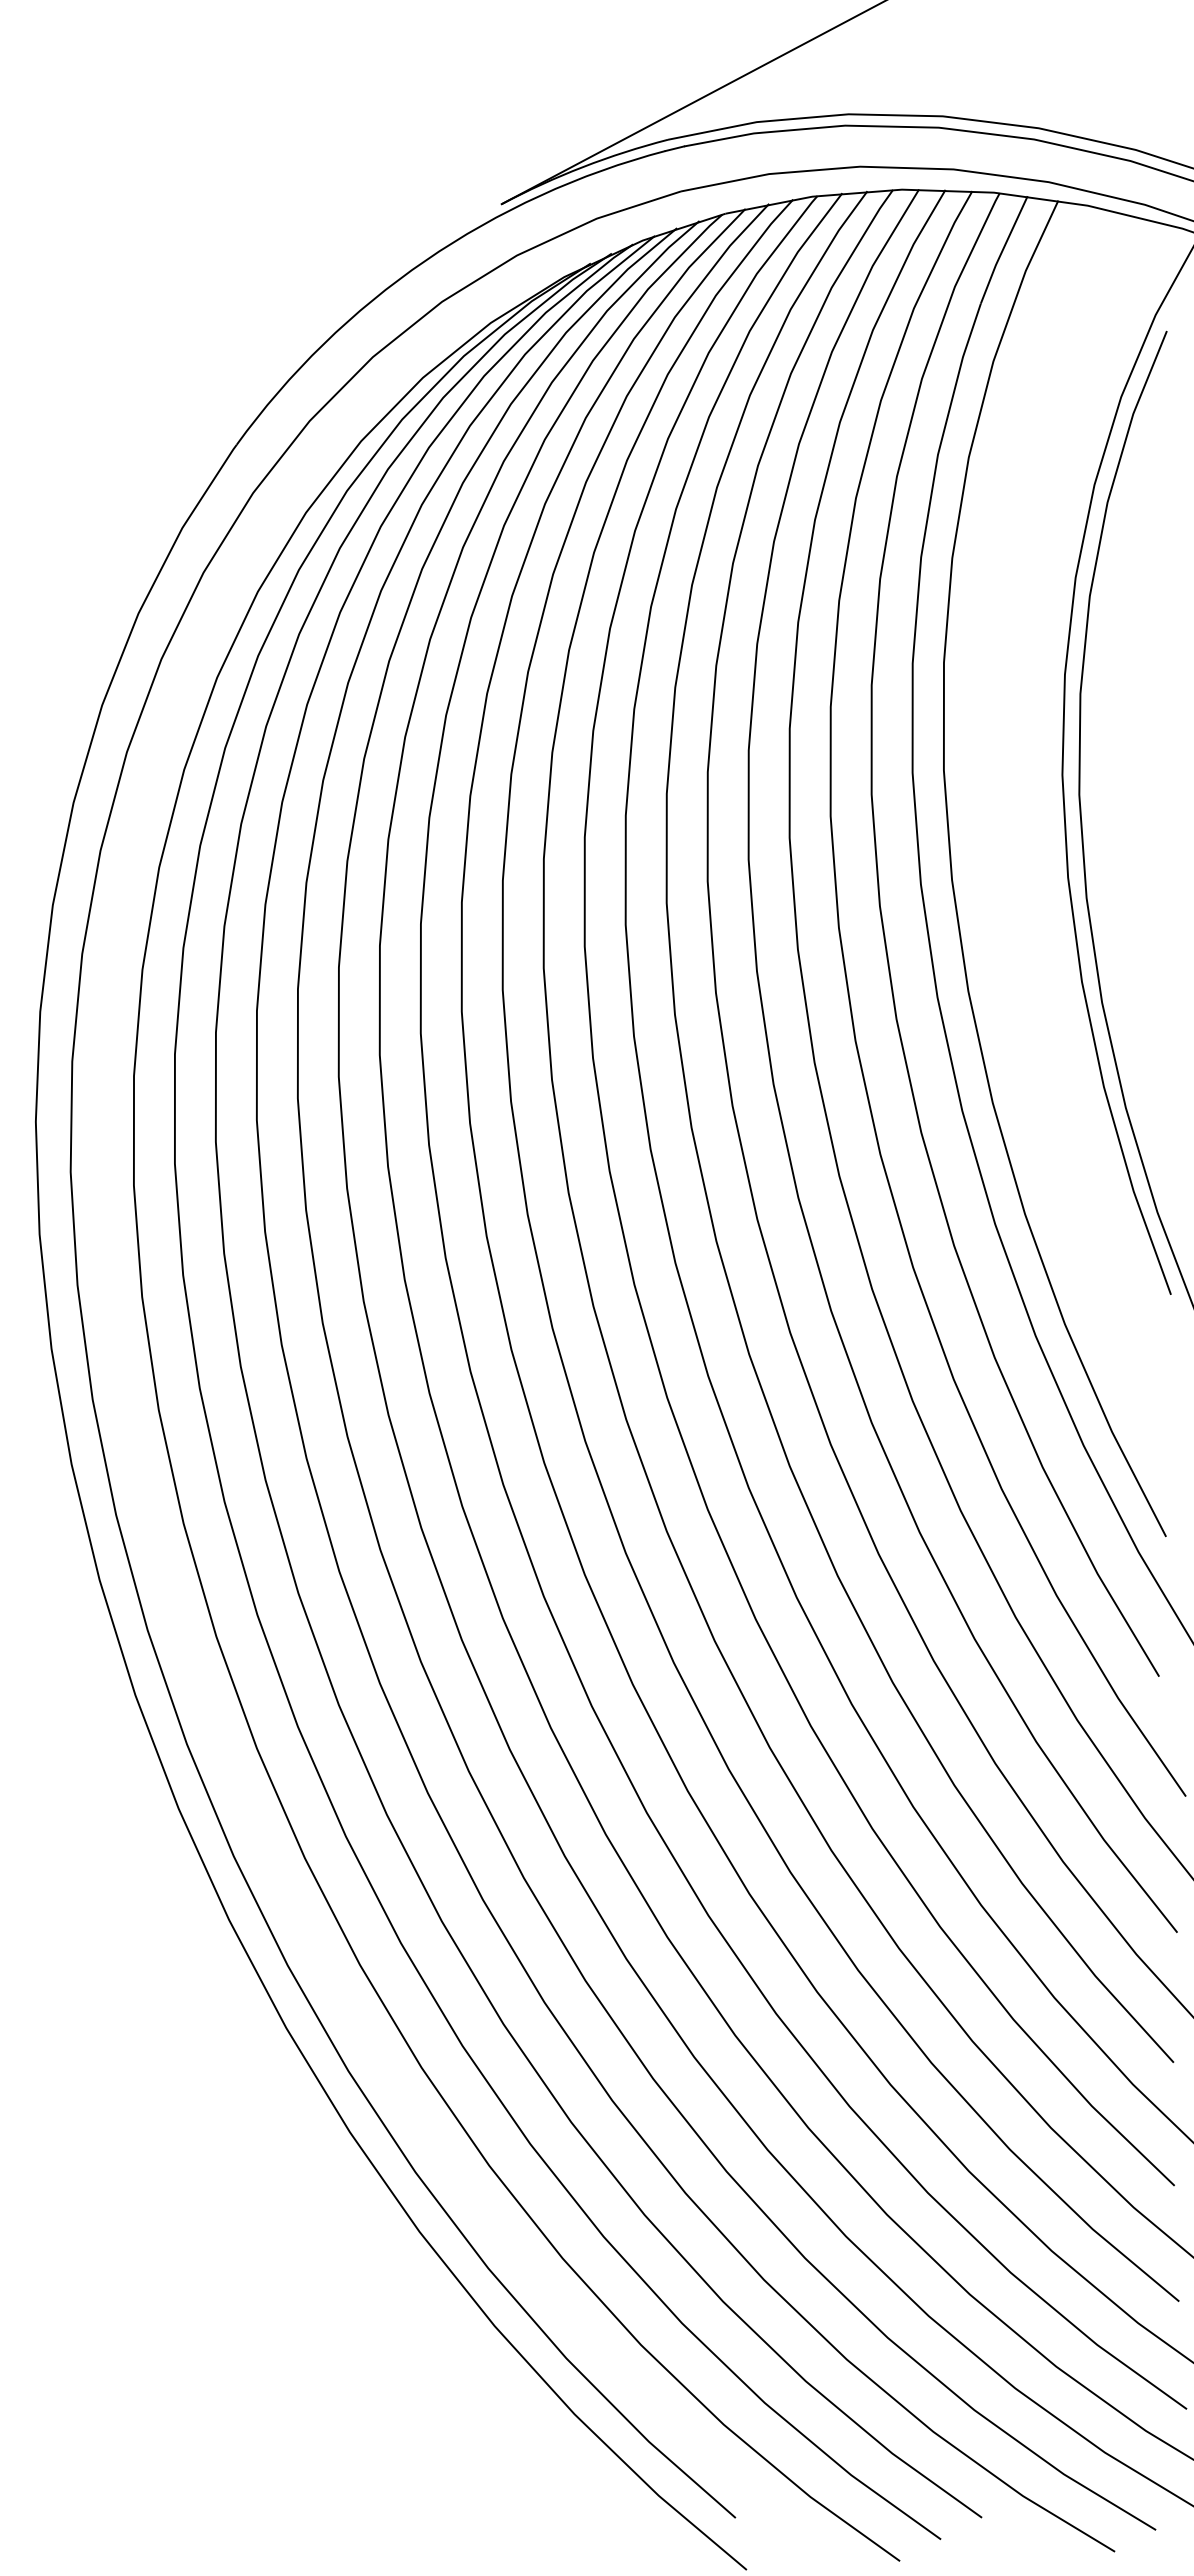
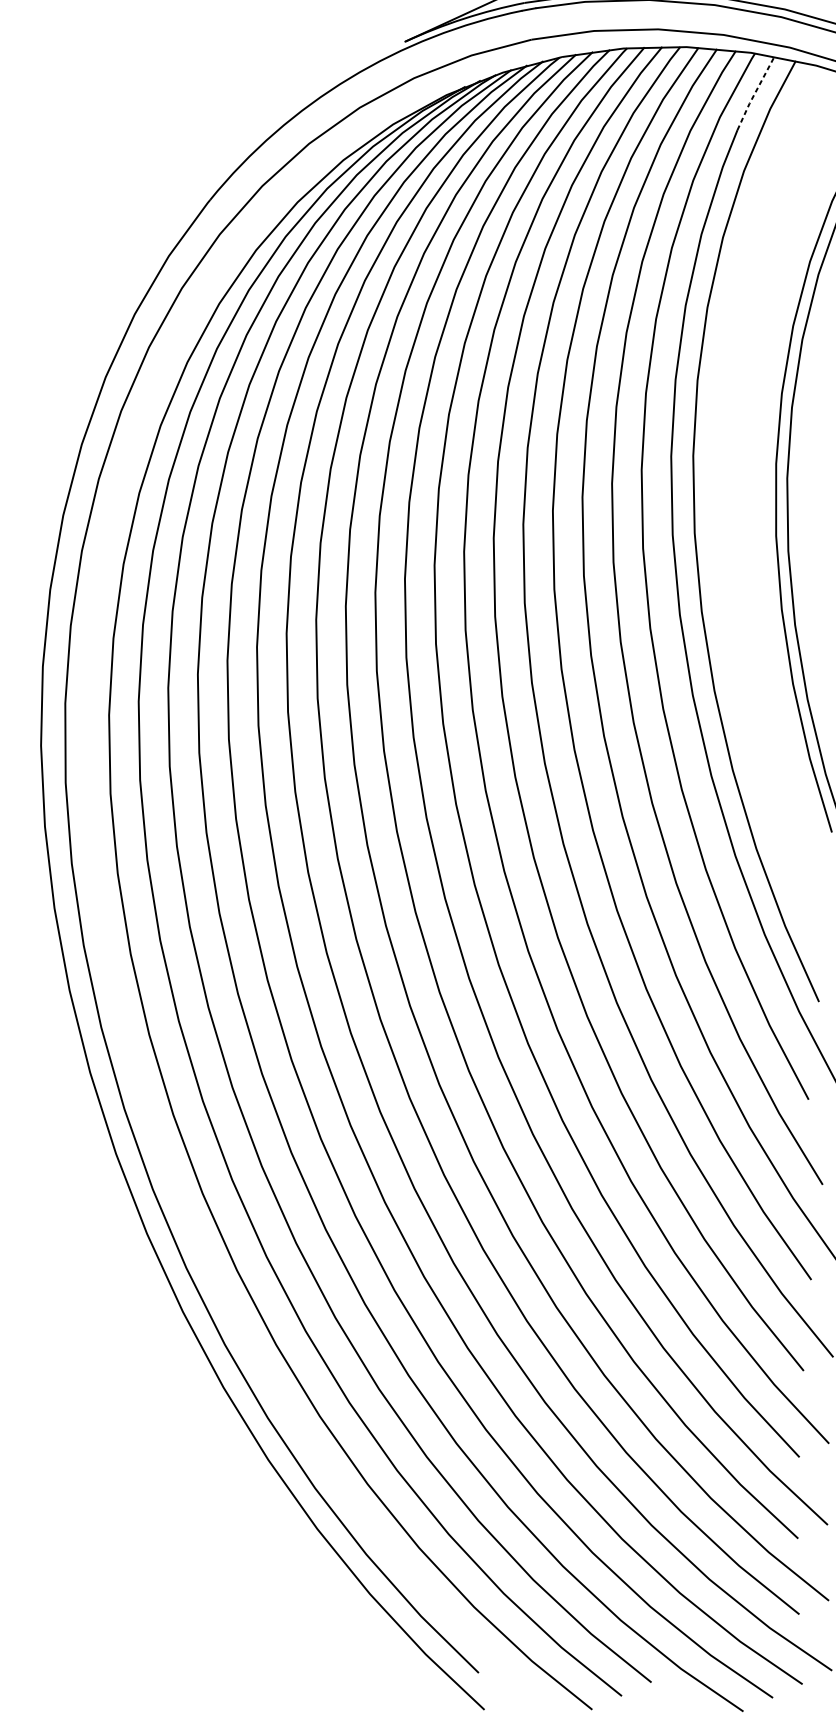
line: (1003, 249) -> (755, 93), solid -> dashed

